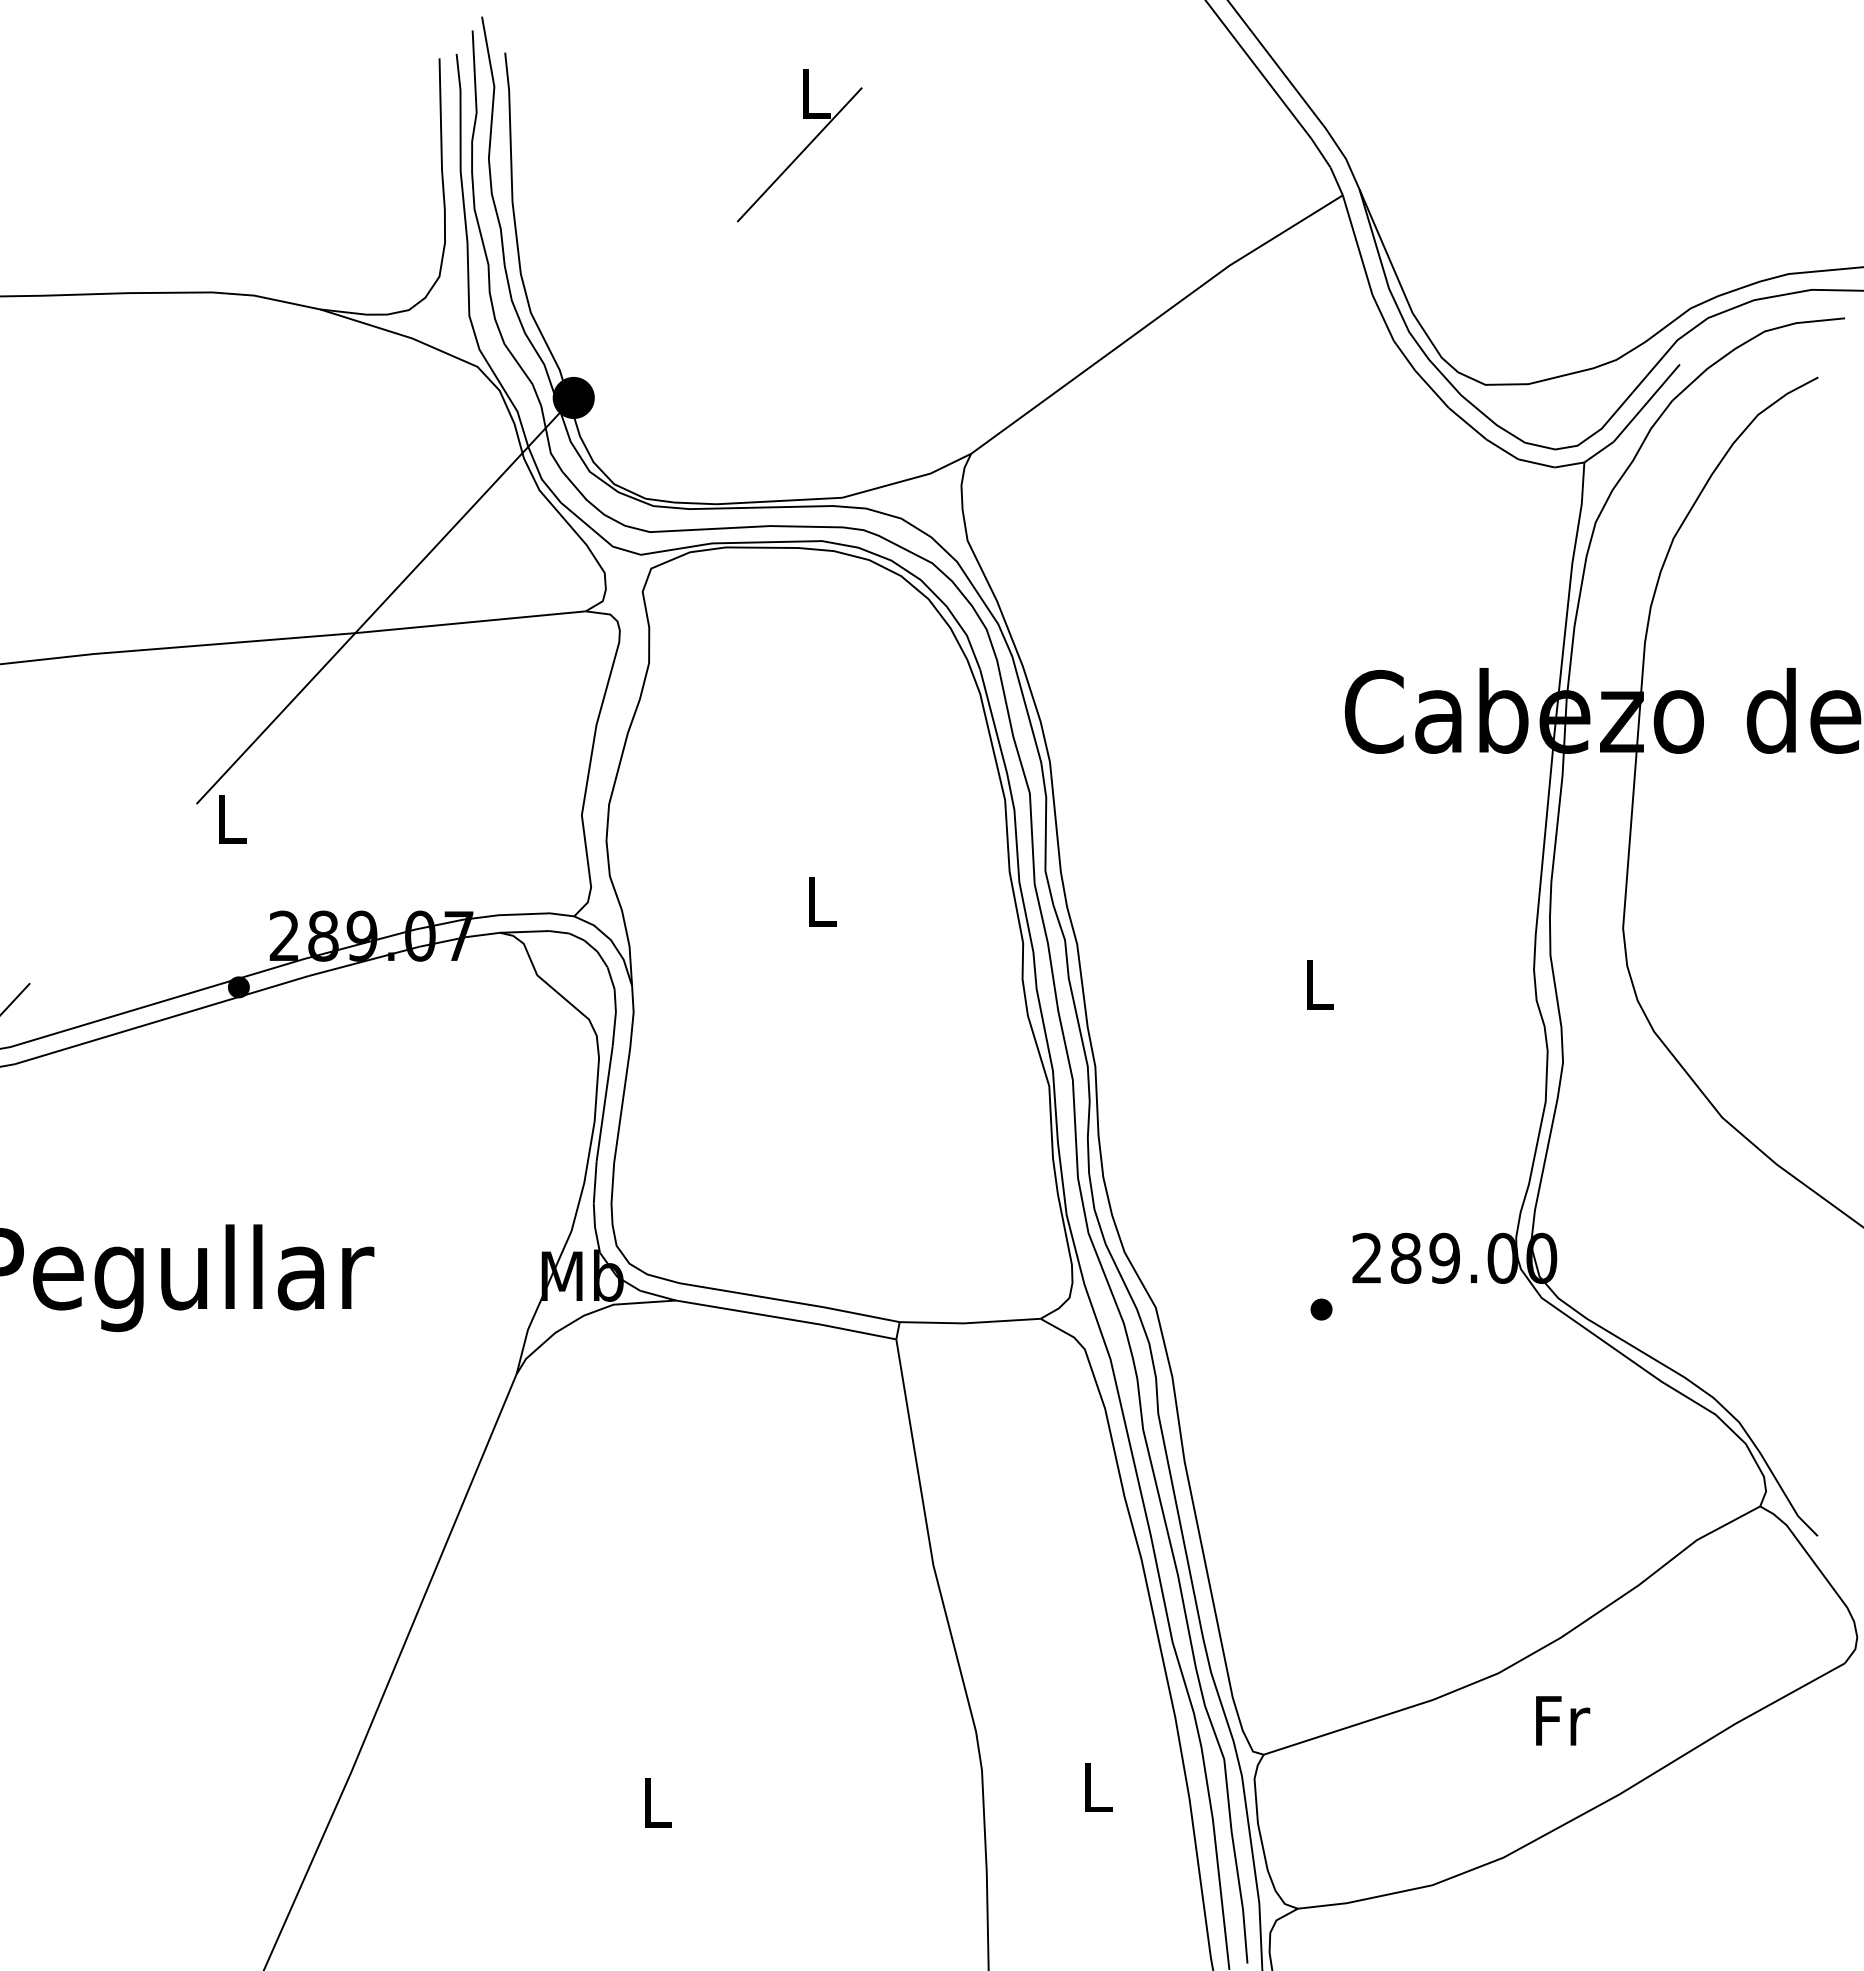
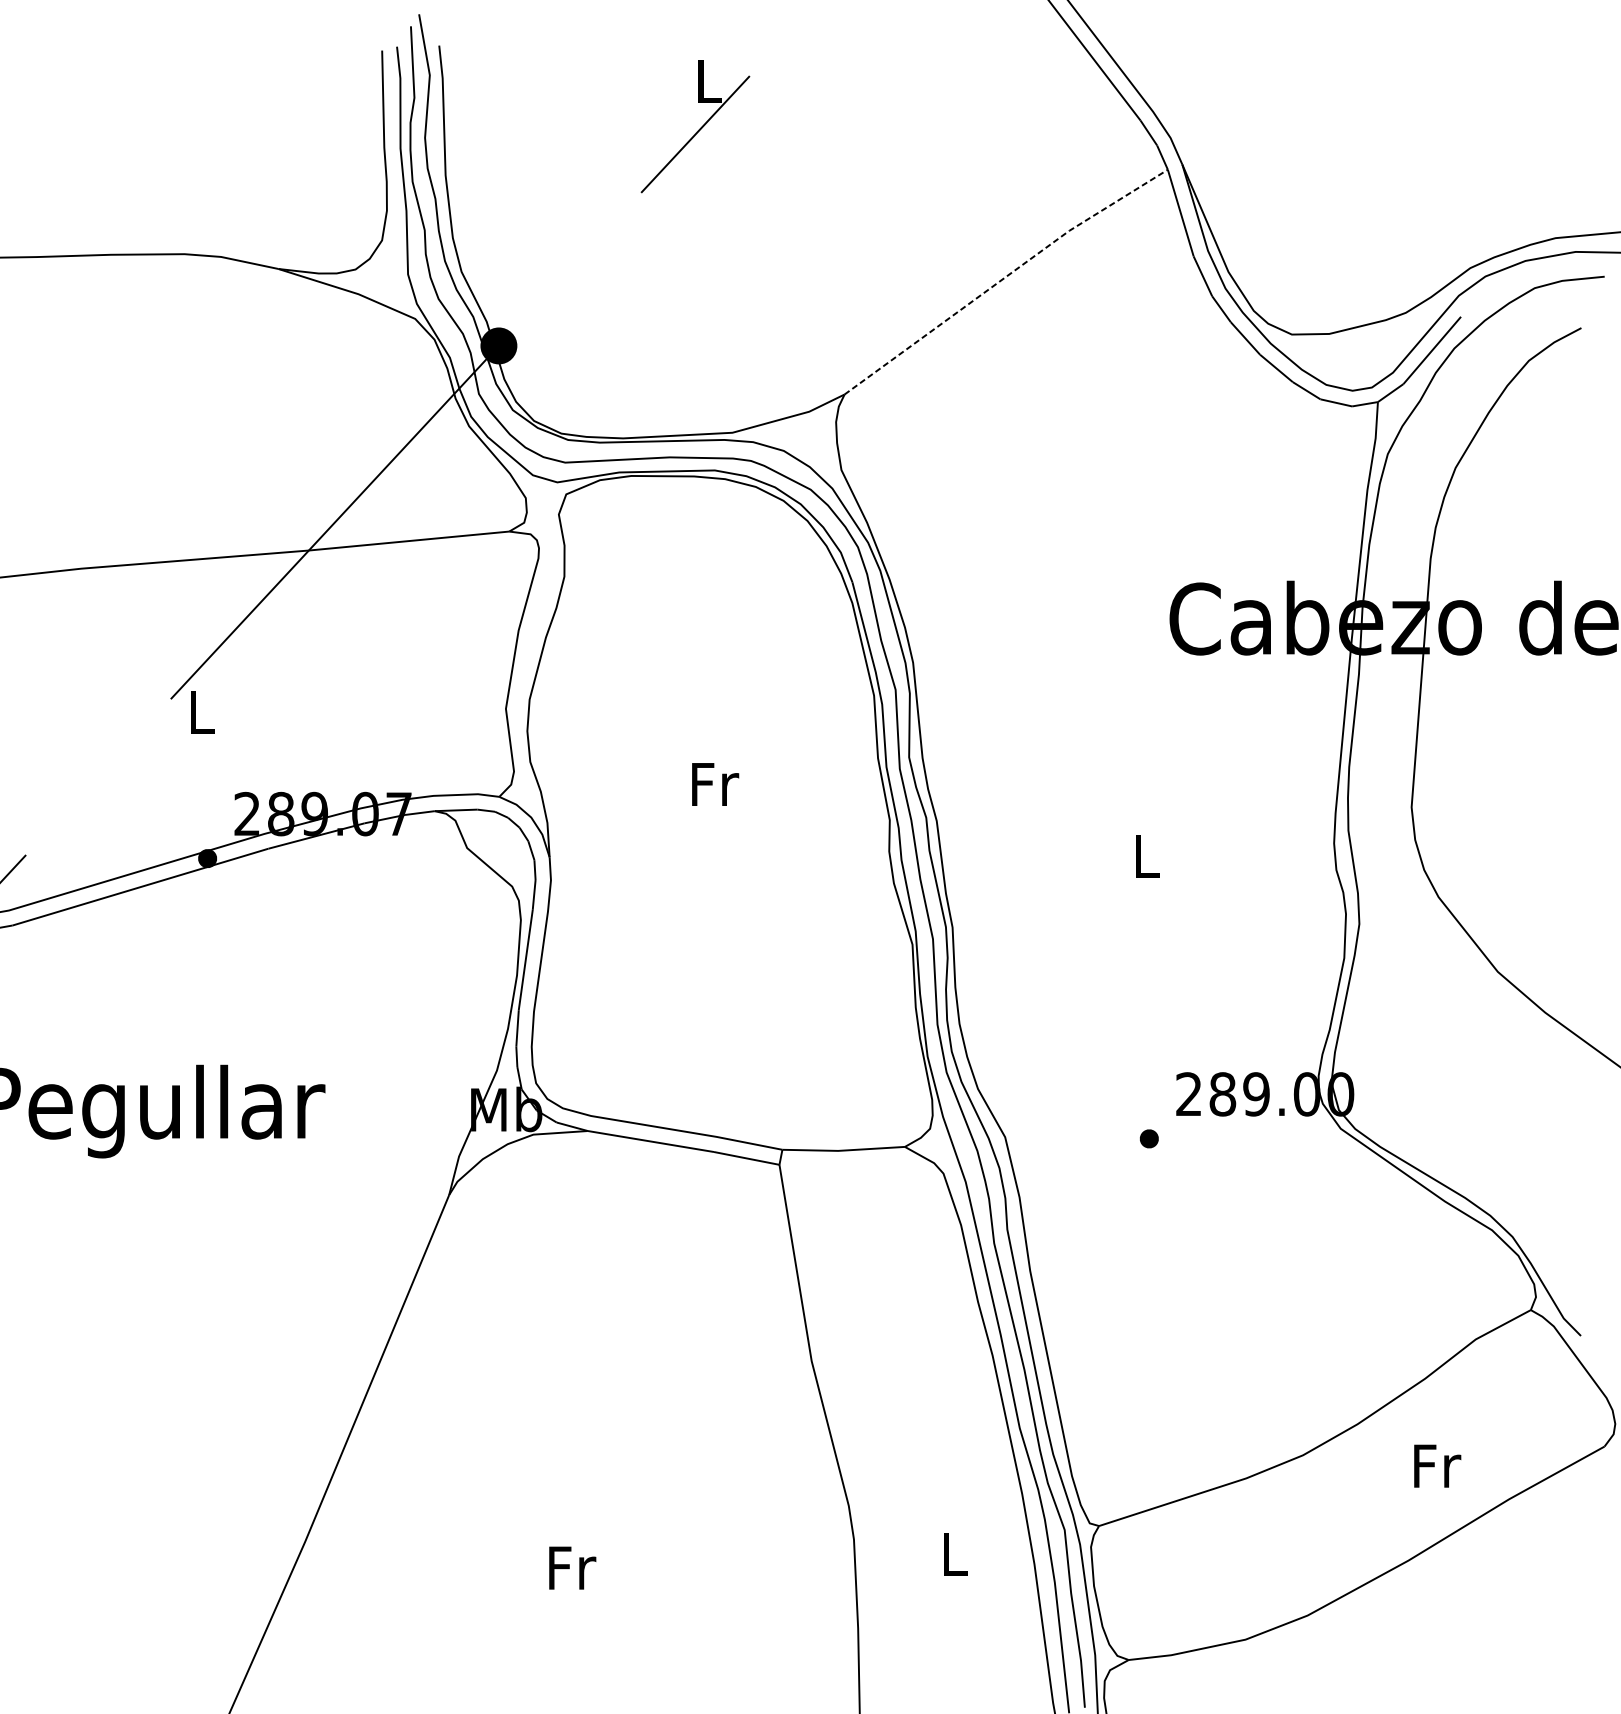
line: (1155, 319) -> (1004, 277), solid -> dashed
text: (822, 901) -> (715, 783), L -> Fr
text: (1563, 1720) -> (1438, 1465), moved
text: (658, 1802) -> (572, 1567), L -> Fr

